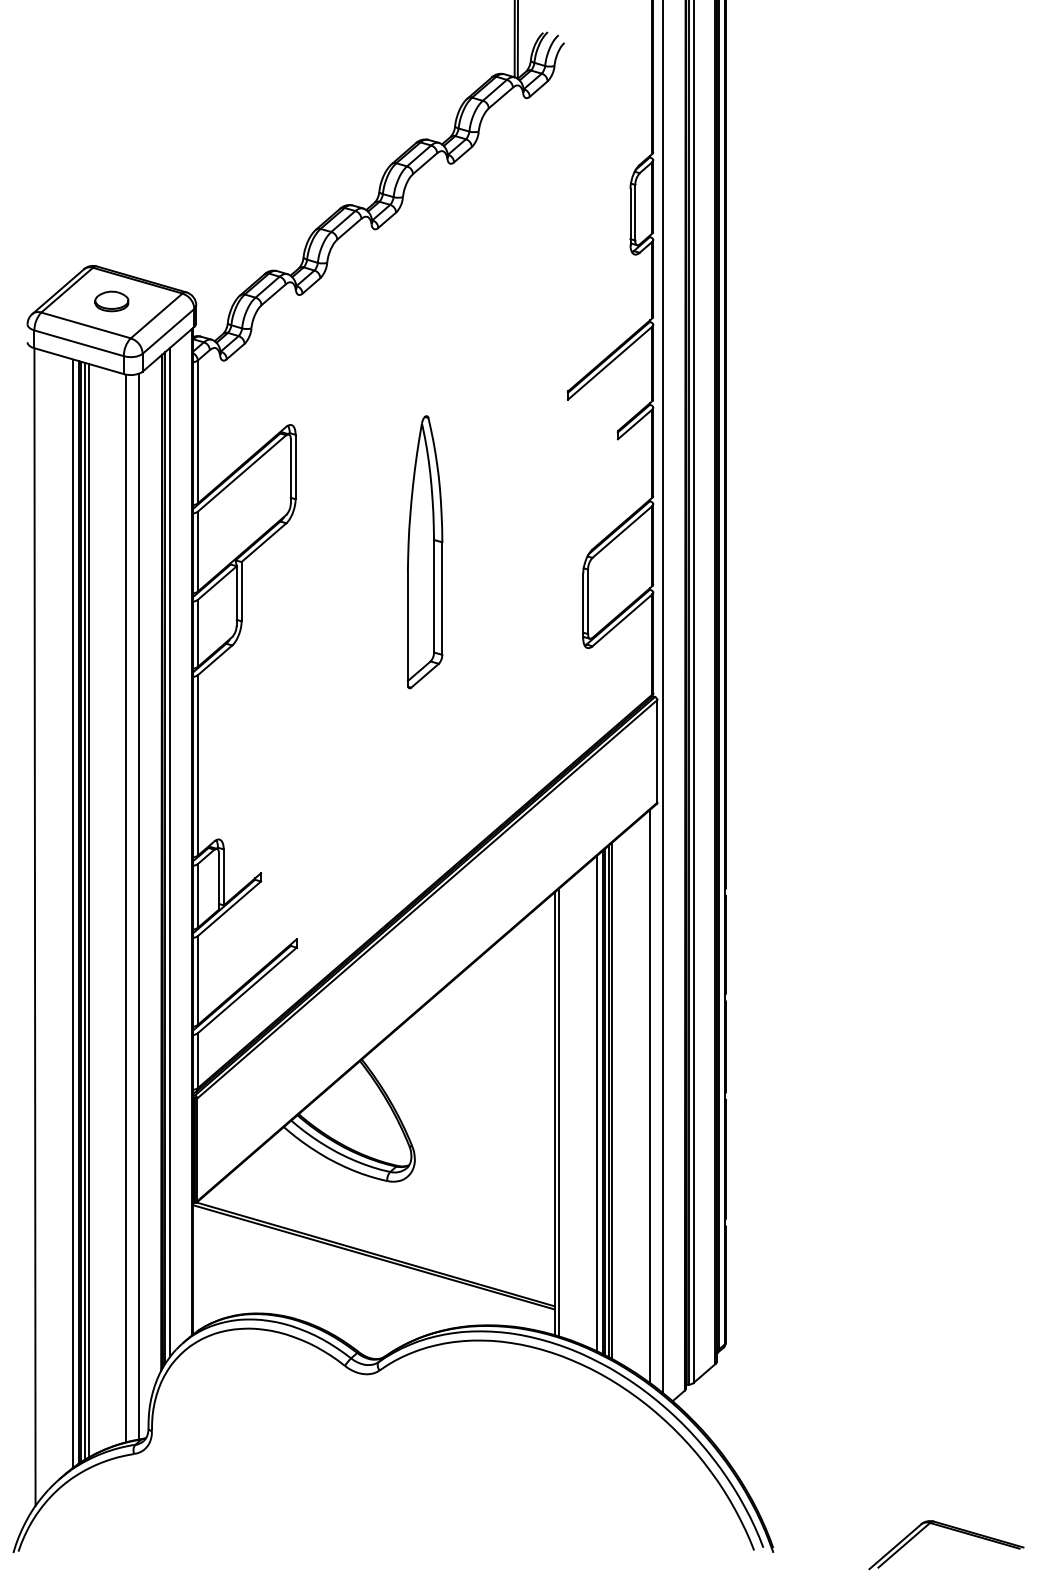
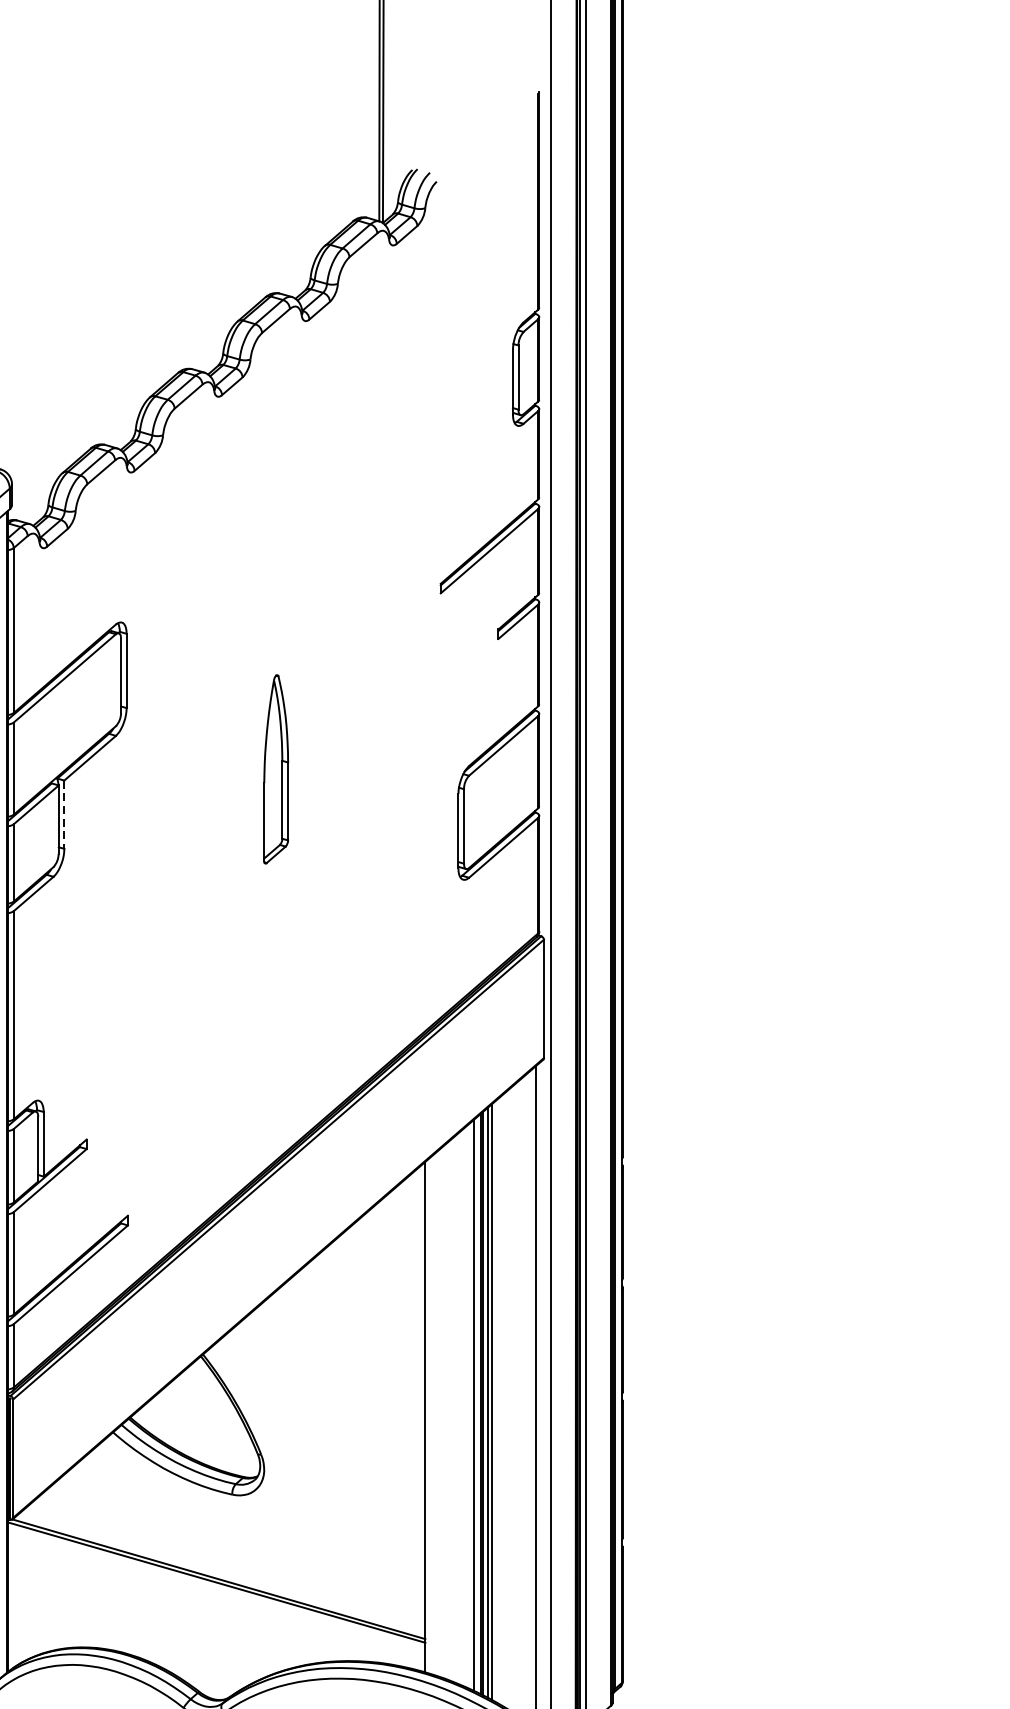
part: (425, 552) -> (276, 769), size x0.6
line: (241, 591) -> (64, 814), solid -> dashed
line: (559, 1112) -> (431, 1415), removed

